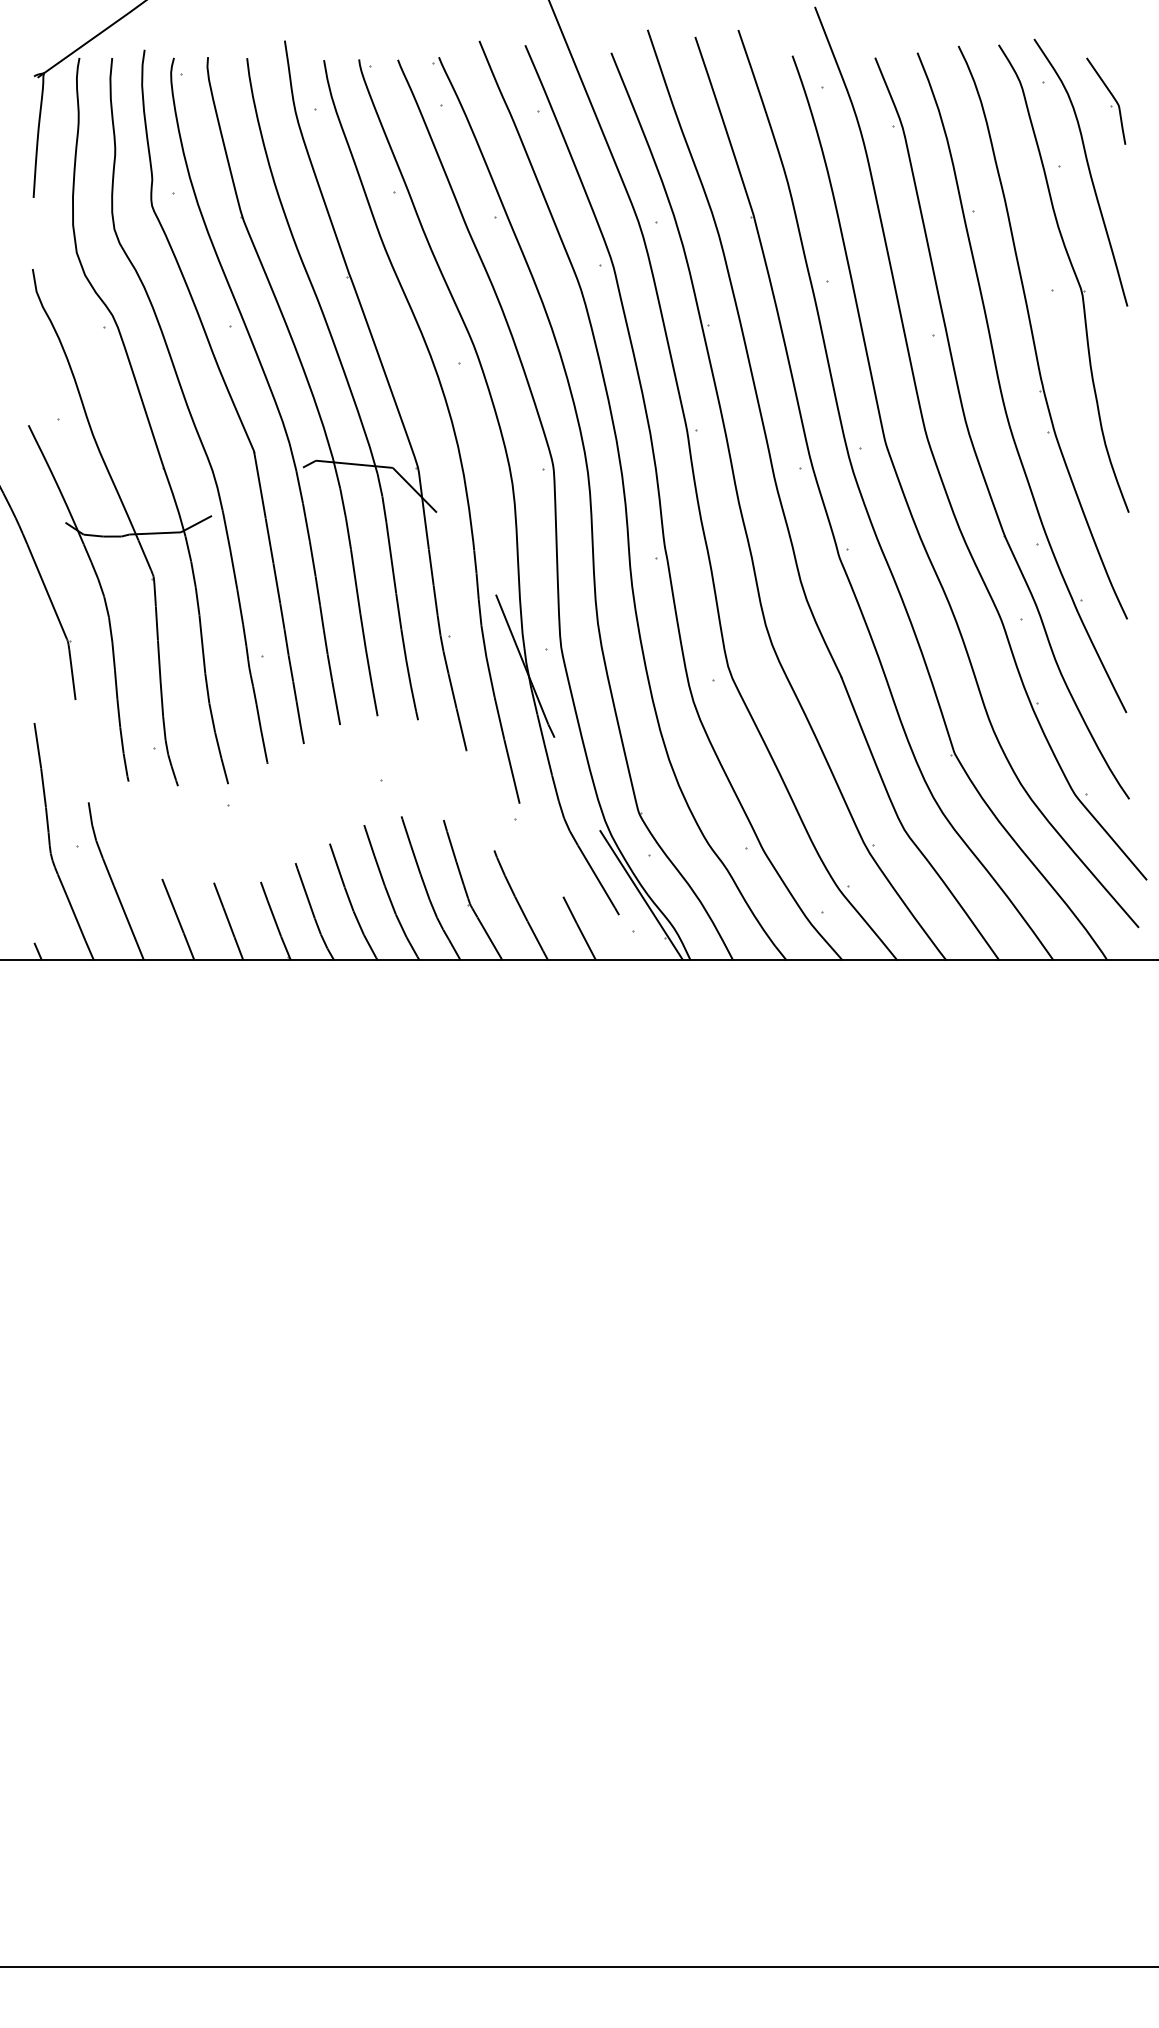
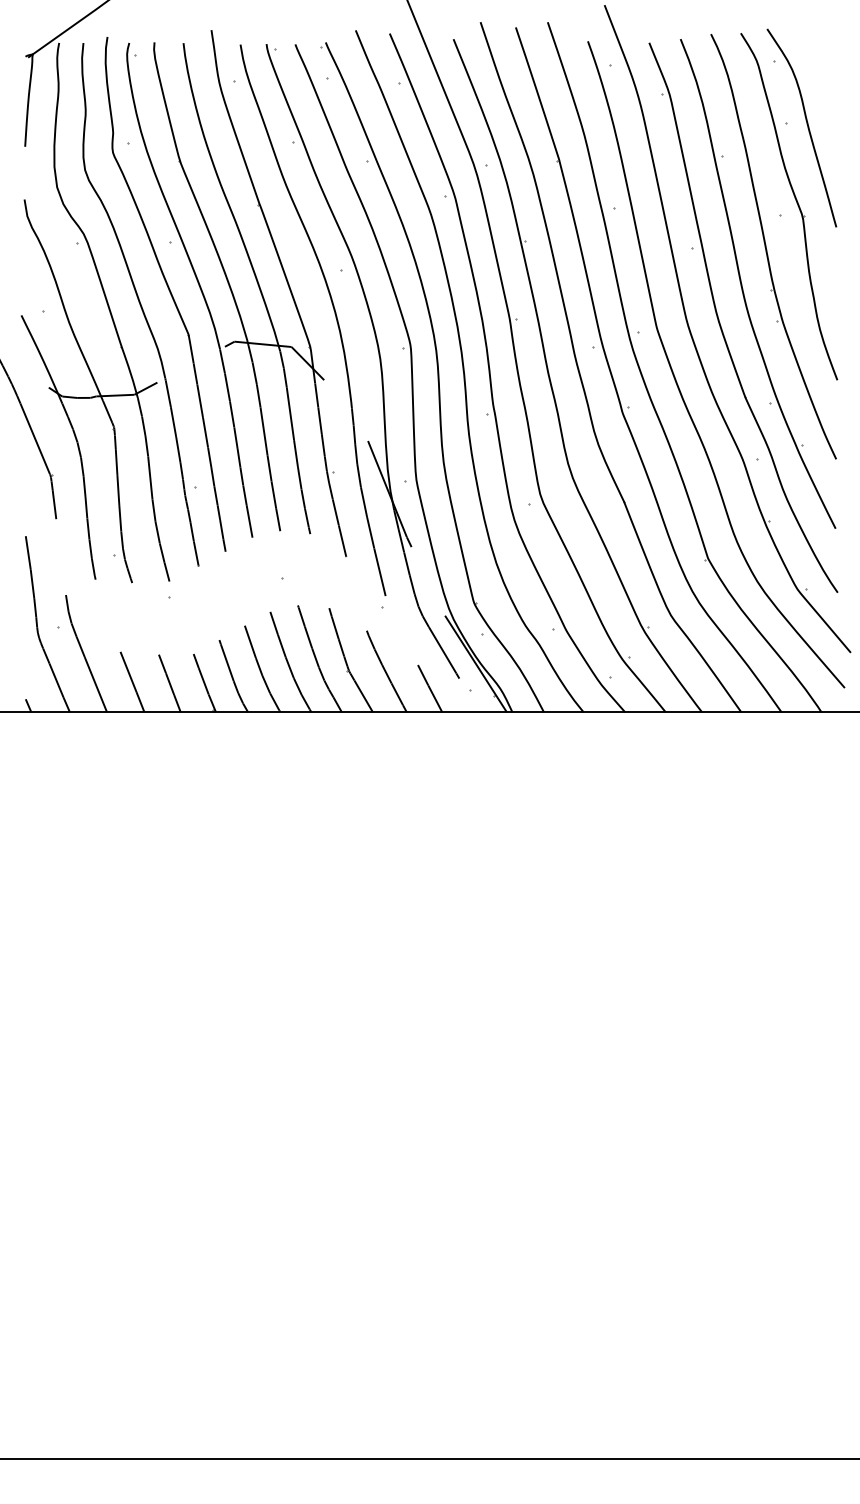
part: (1112, 97) -> (825, 72), removed

